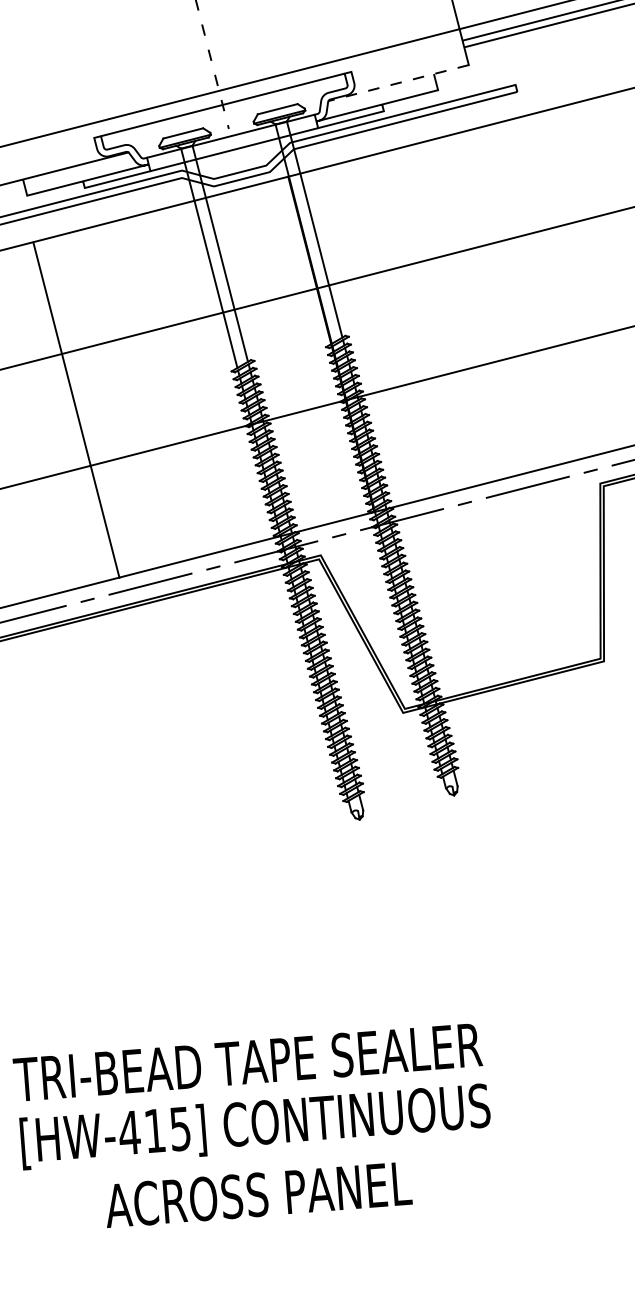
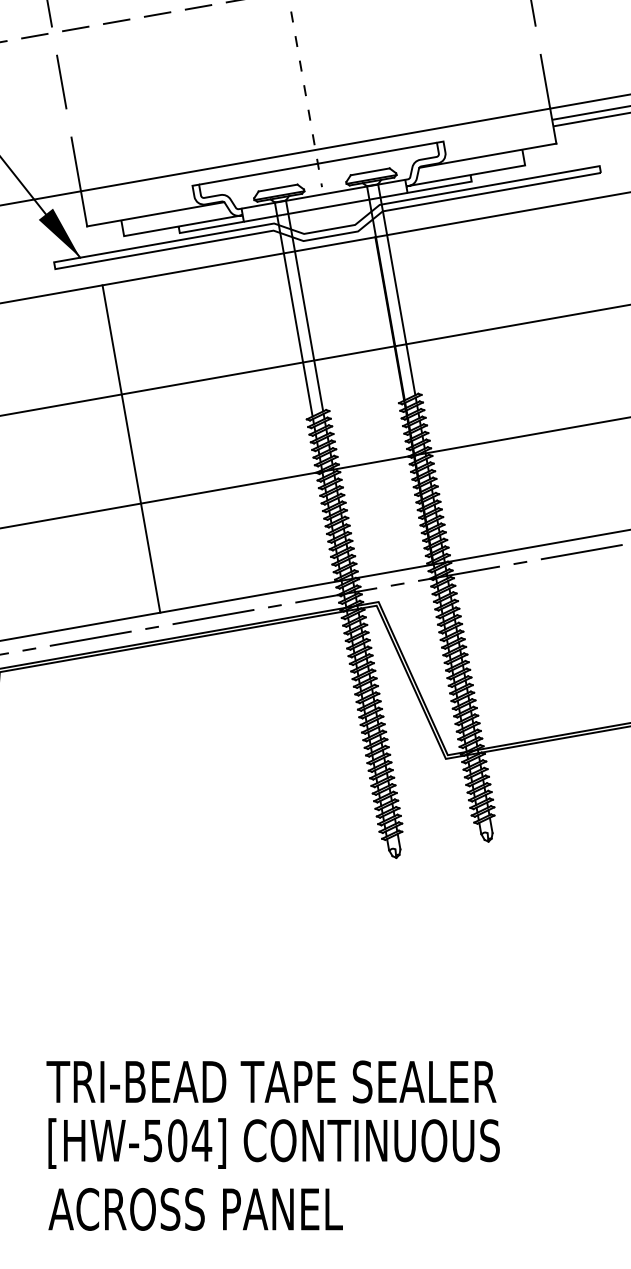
line: (398, 82) -> (487, 155), dashed -> solid
line: (76, 409) -> (131, 448), moved
text: (154, 1130) -> (177, 1140), [HW-415] -> [HW-504]
text: (258, 1194) -> (195, 1209), moved

